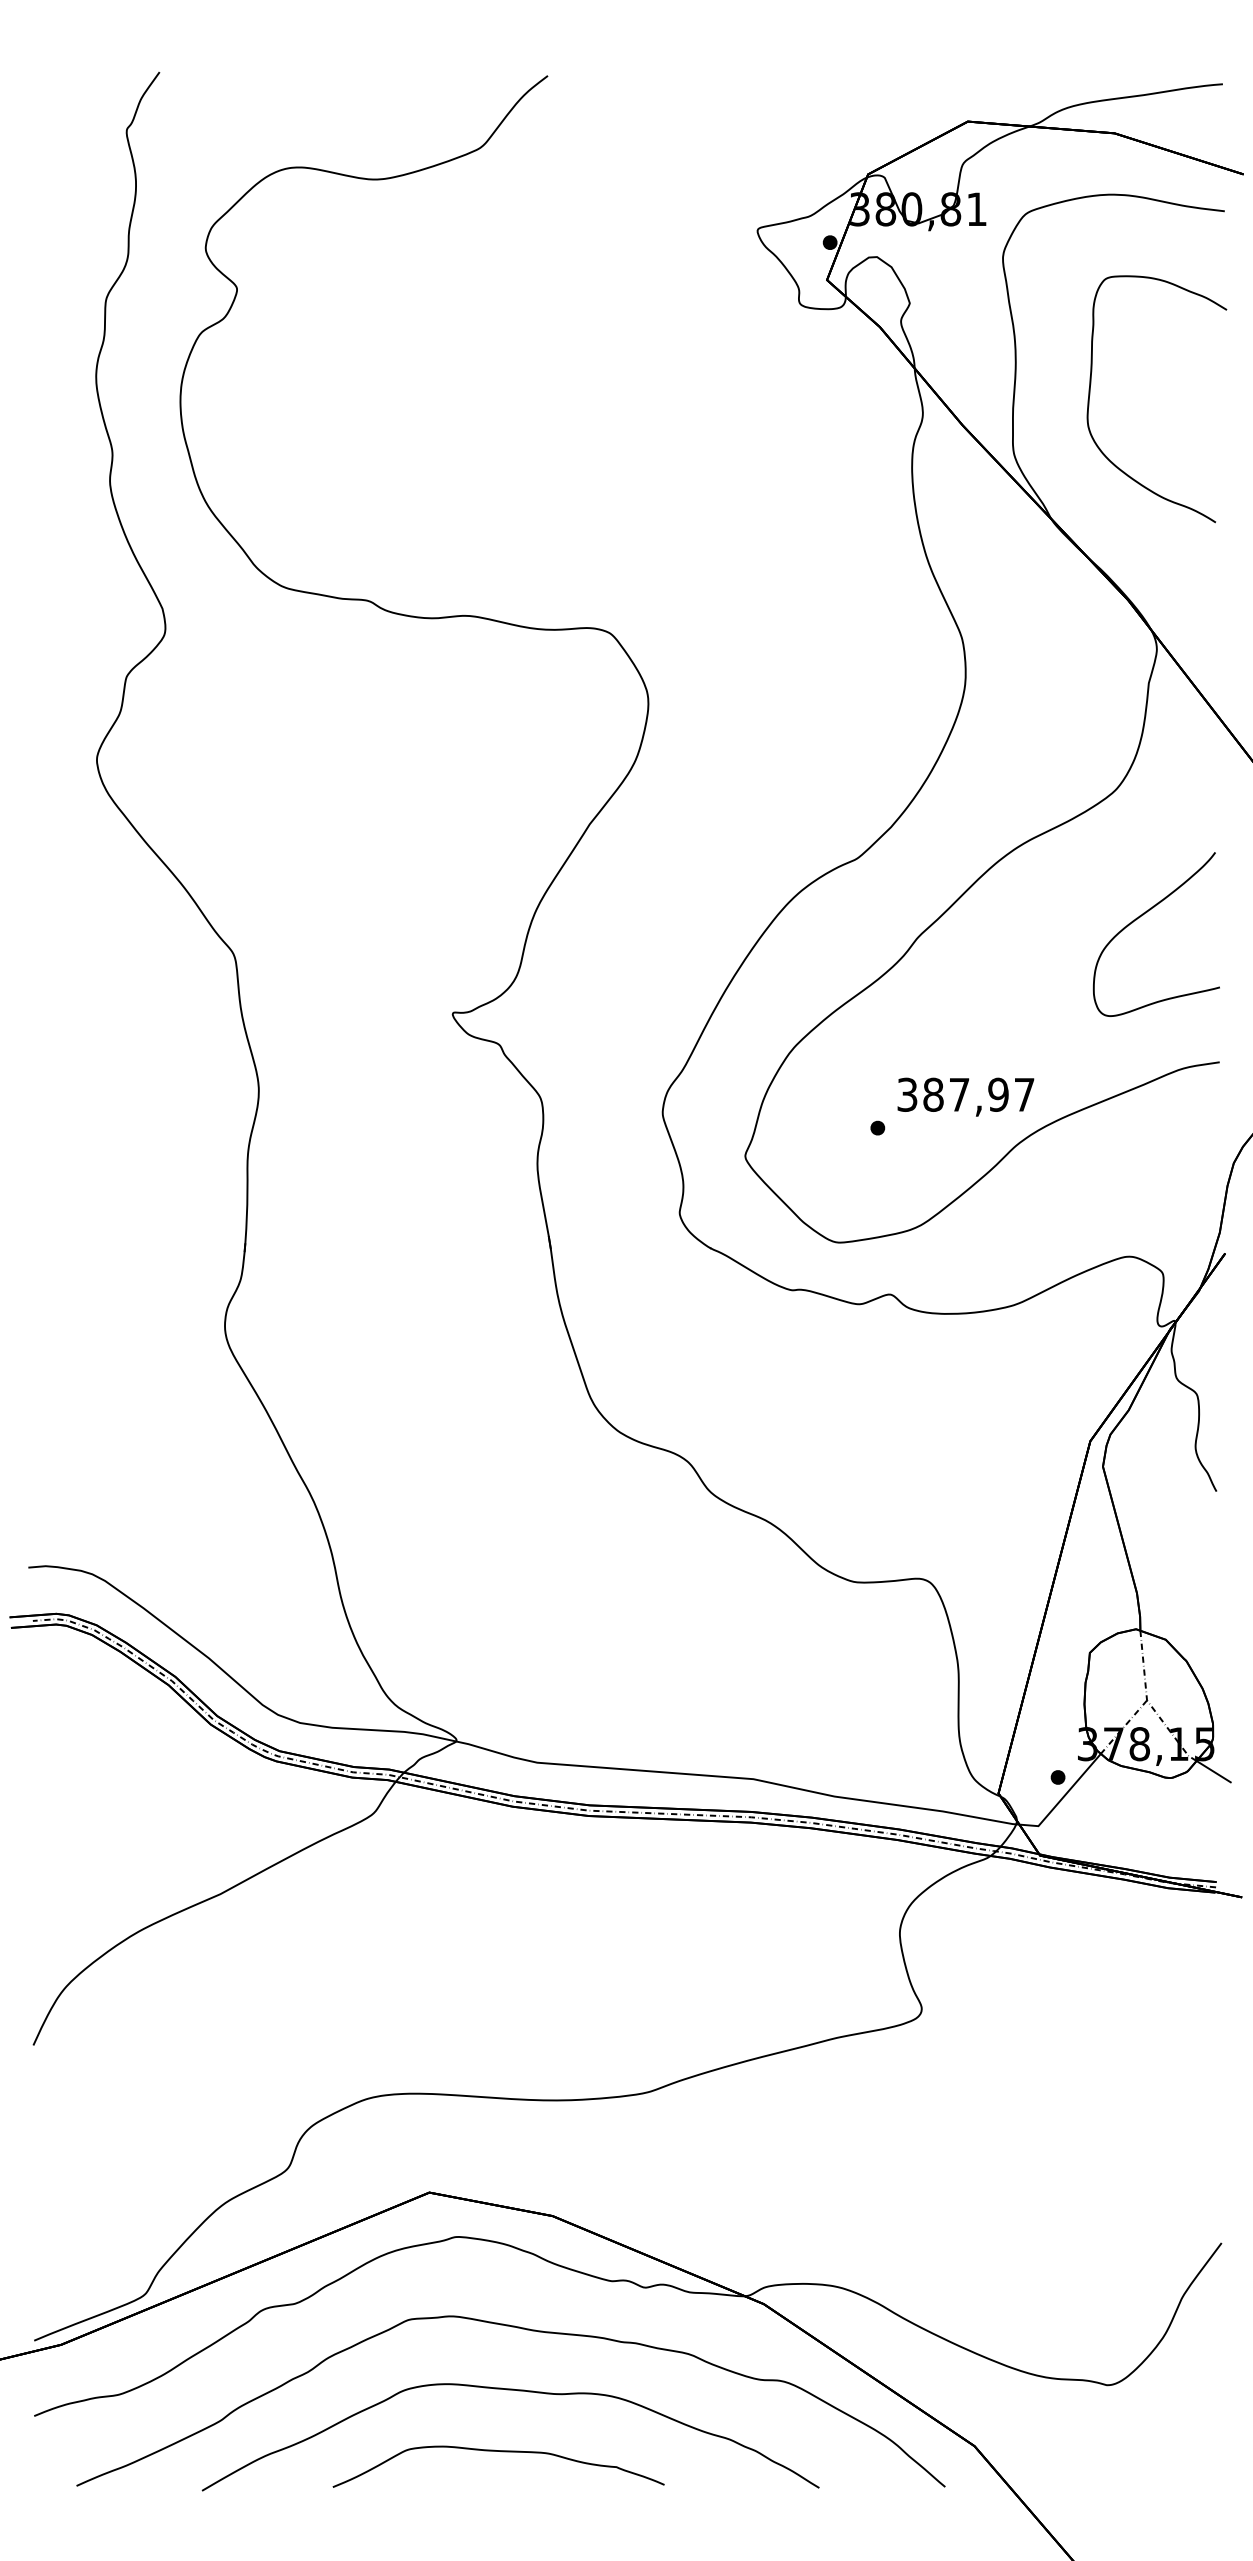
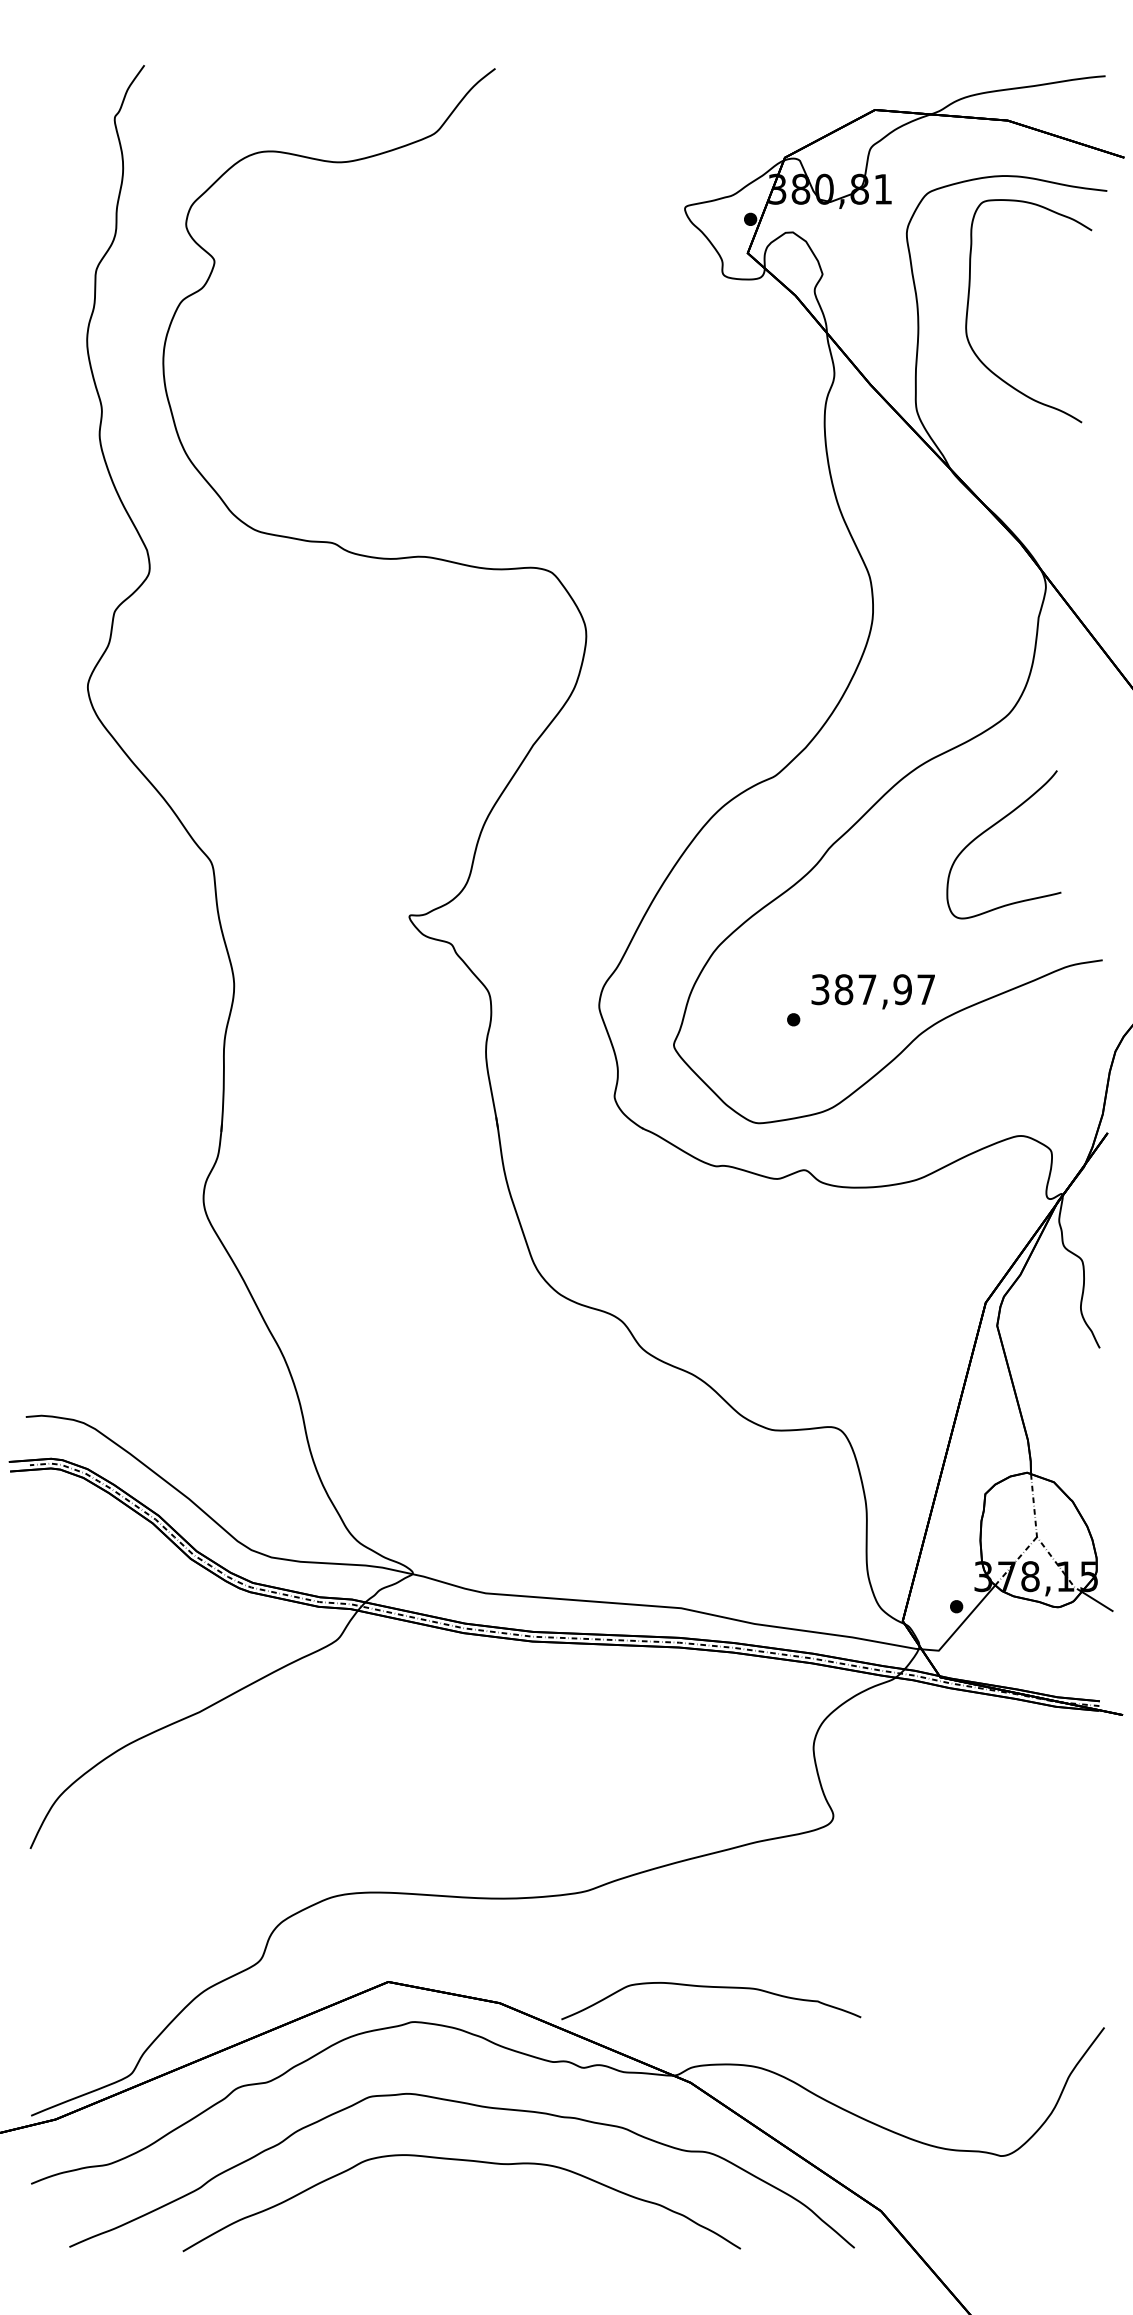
curve: (1090, 395) -> (968, 307), moved
curve: (1143, 915) -> (992, 827), moved
curve: (501, 2452) -> (713, 1988), moved

